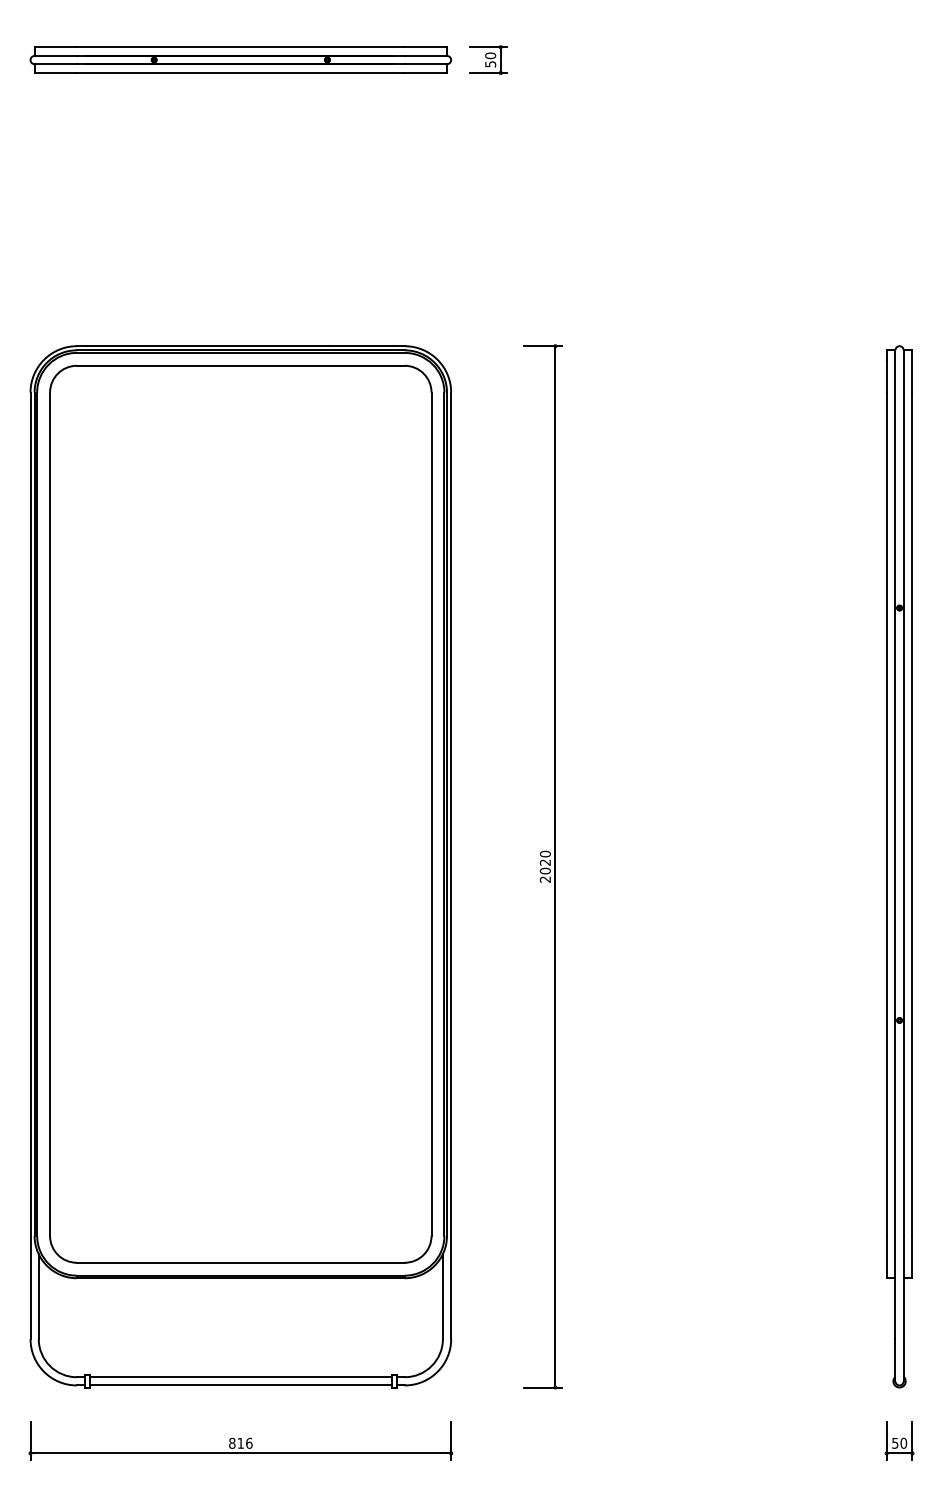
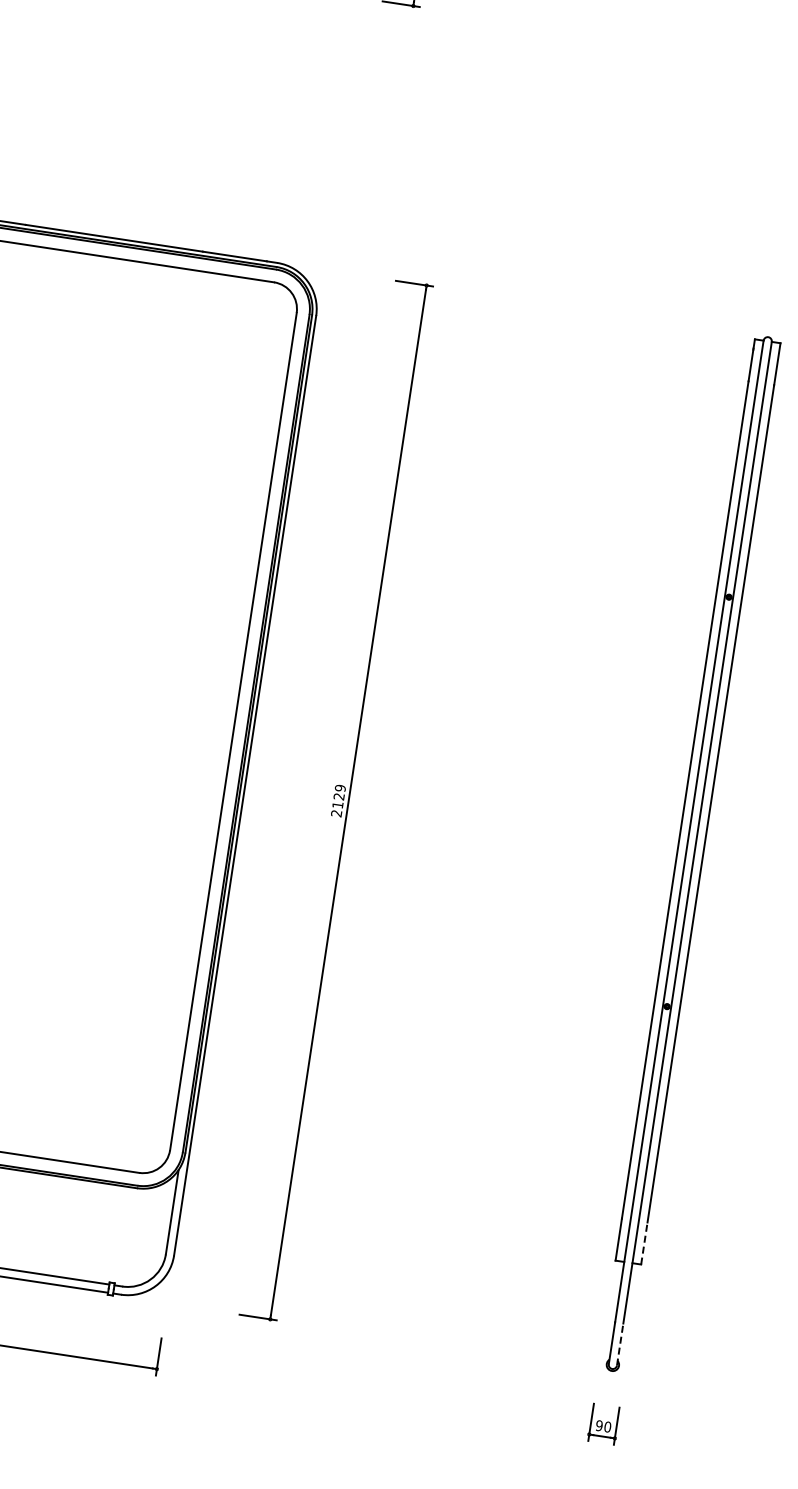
text: (544, 862) -> (338, 796), 2020 -> 2129
line: (912, 1256) -> (644, 1242), solid -> dashed
line: (903, 1359) -> (620, 1343), solid -> dashed
text: (895, 1442) -> (599, 1425), 50 -> 90

